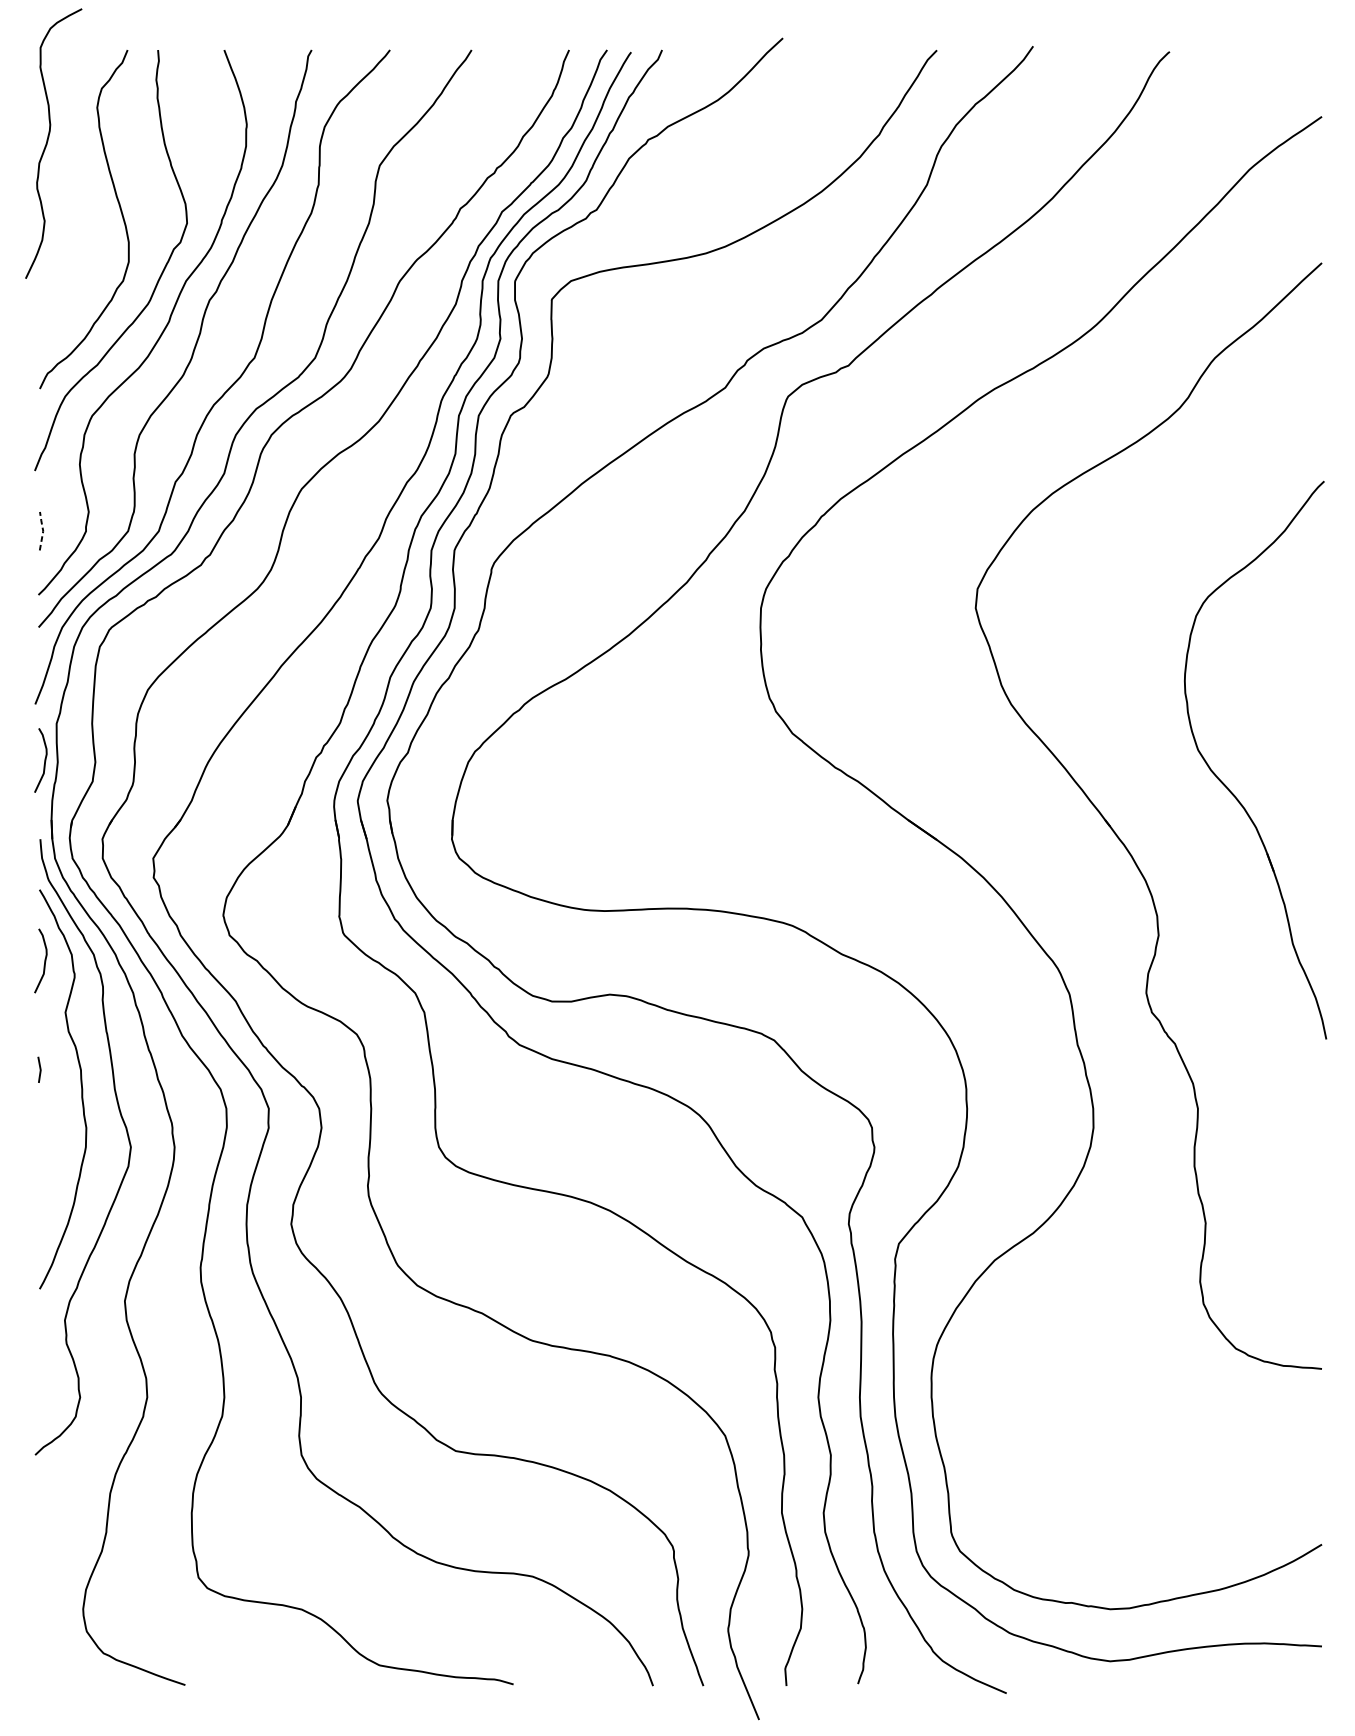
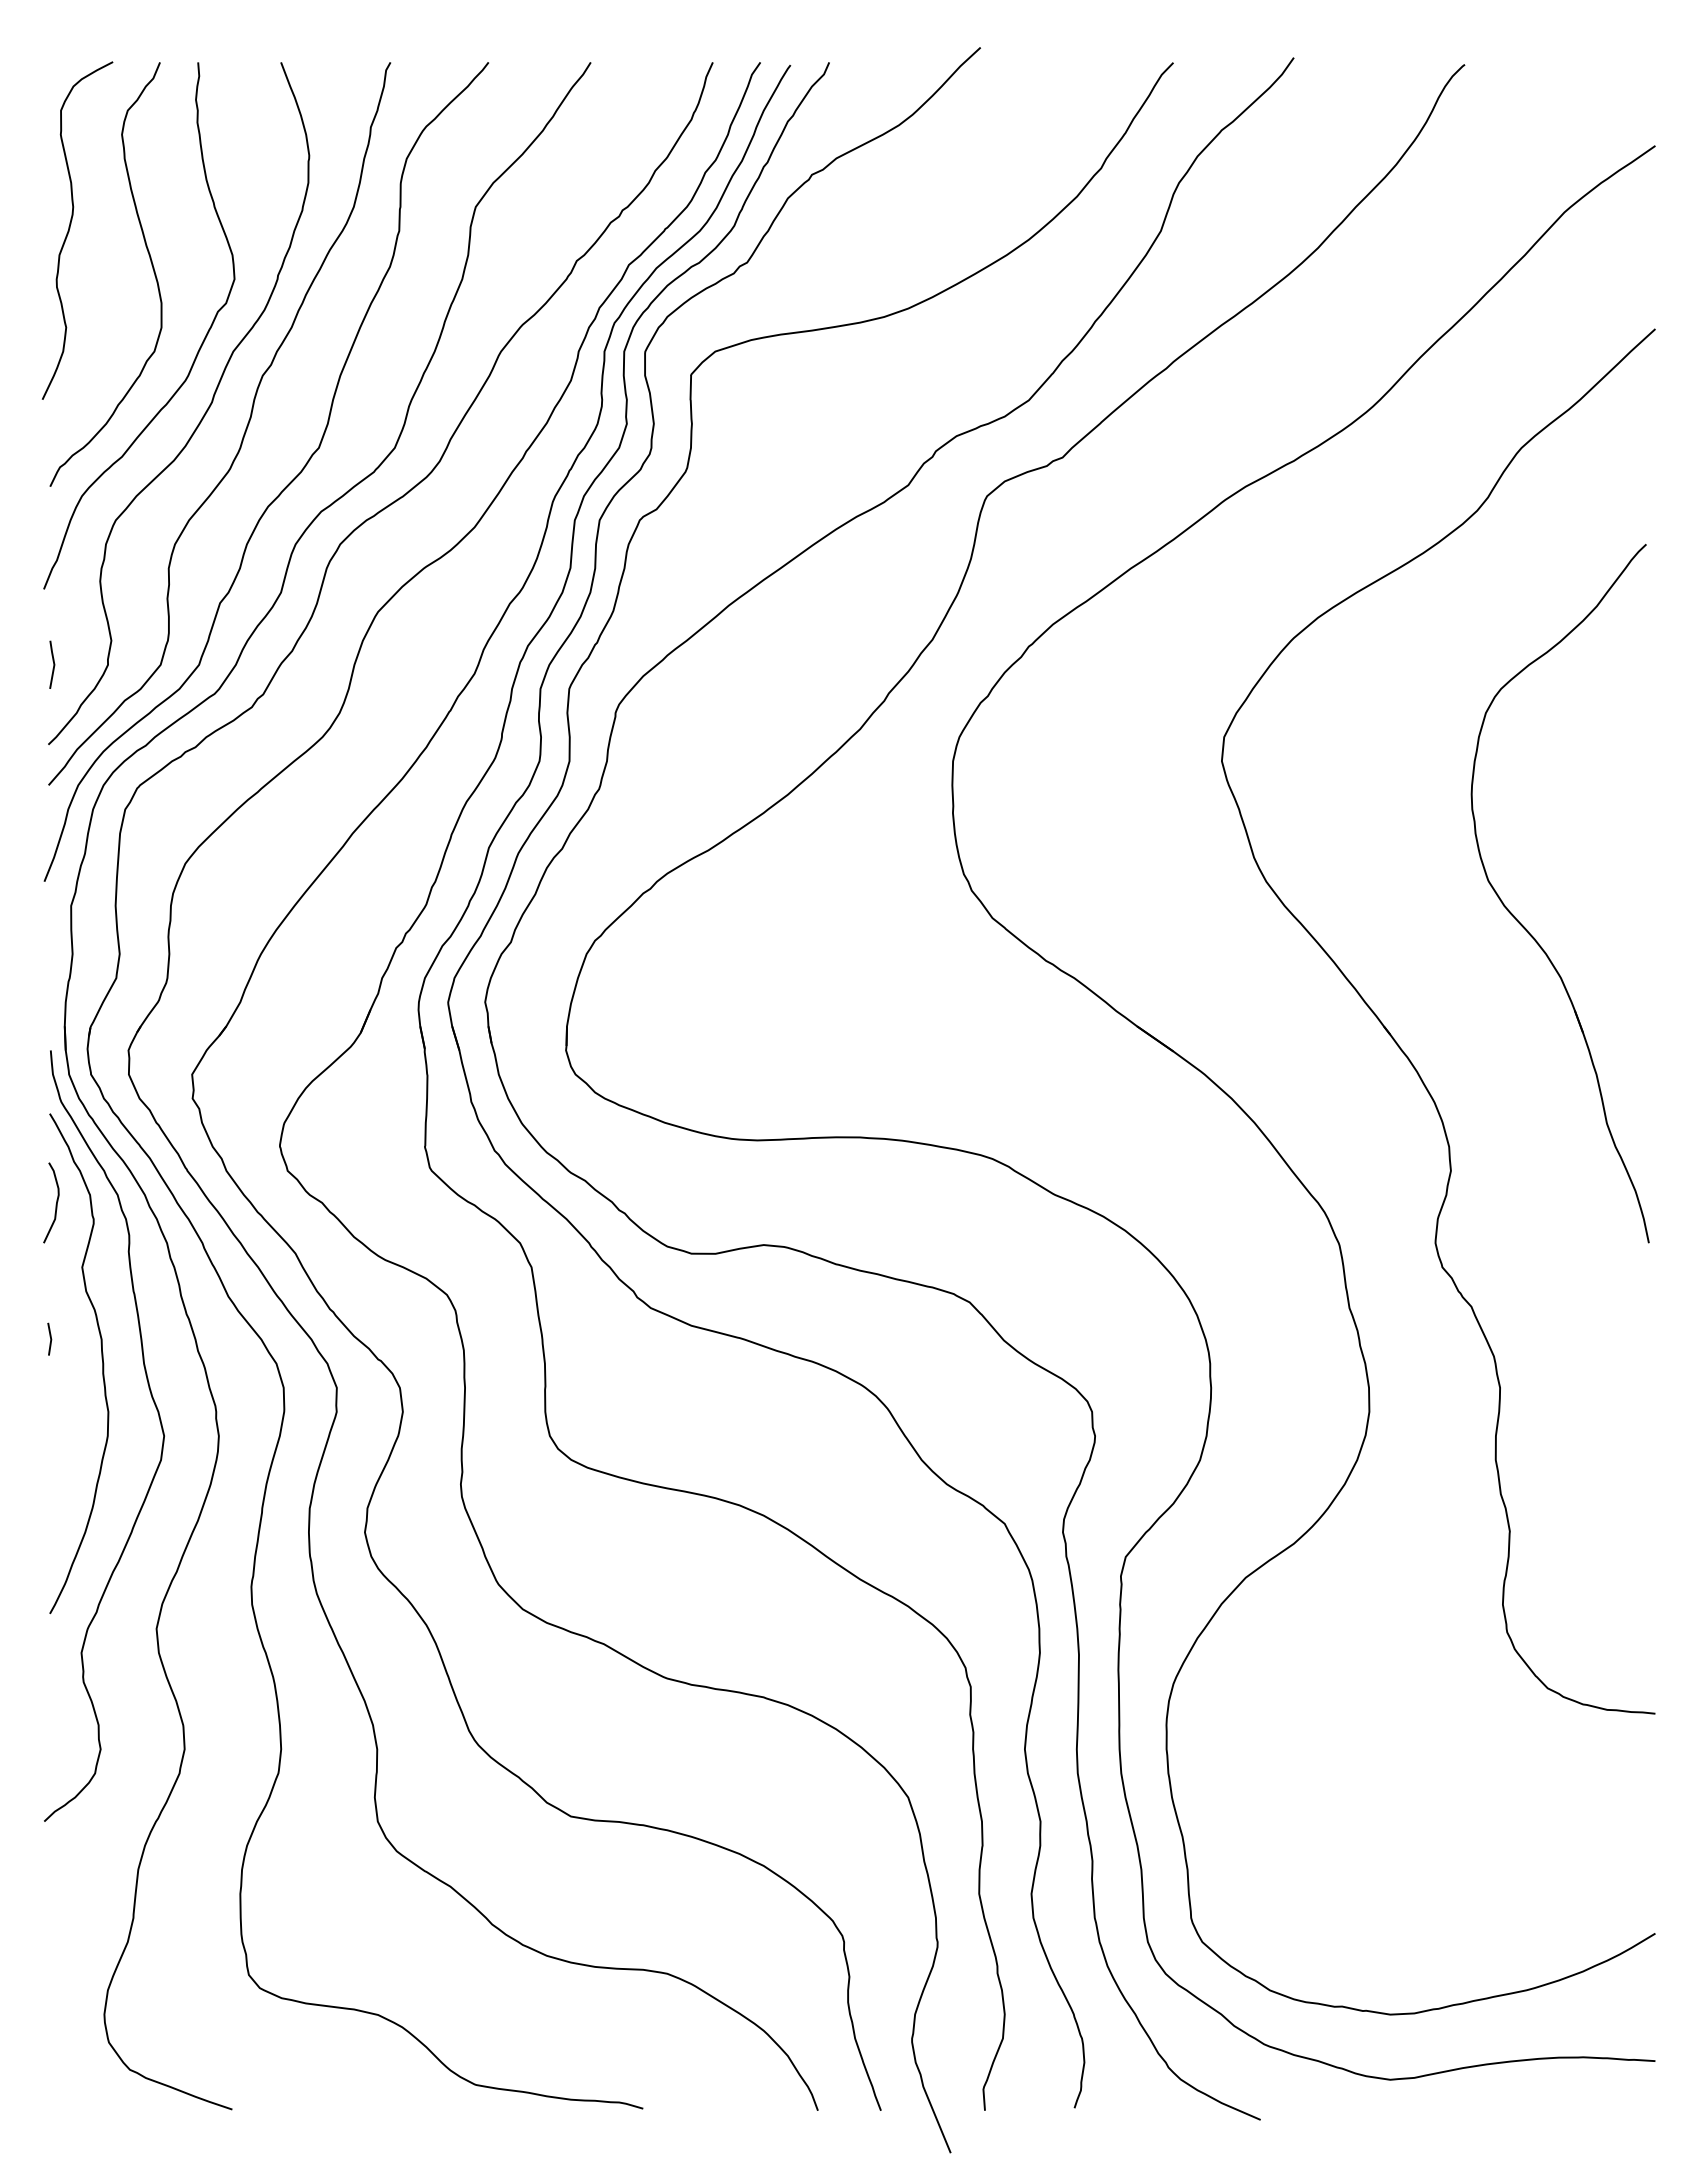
curve: (48, 141) -> (70, 228), moved
line: (43, 530) -> (54, 663), dashed -> solid
curve: (44, 761) -> (55, 953), removed
part: (1227, 787) -> (1525, 927), moved

